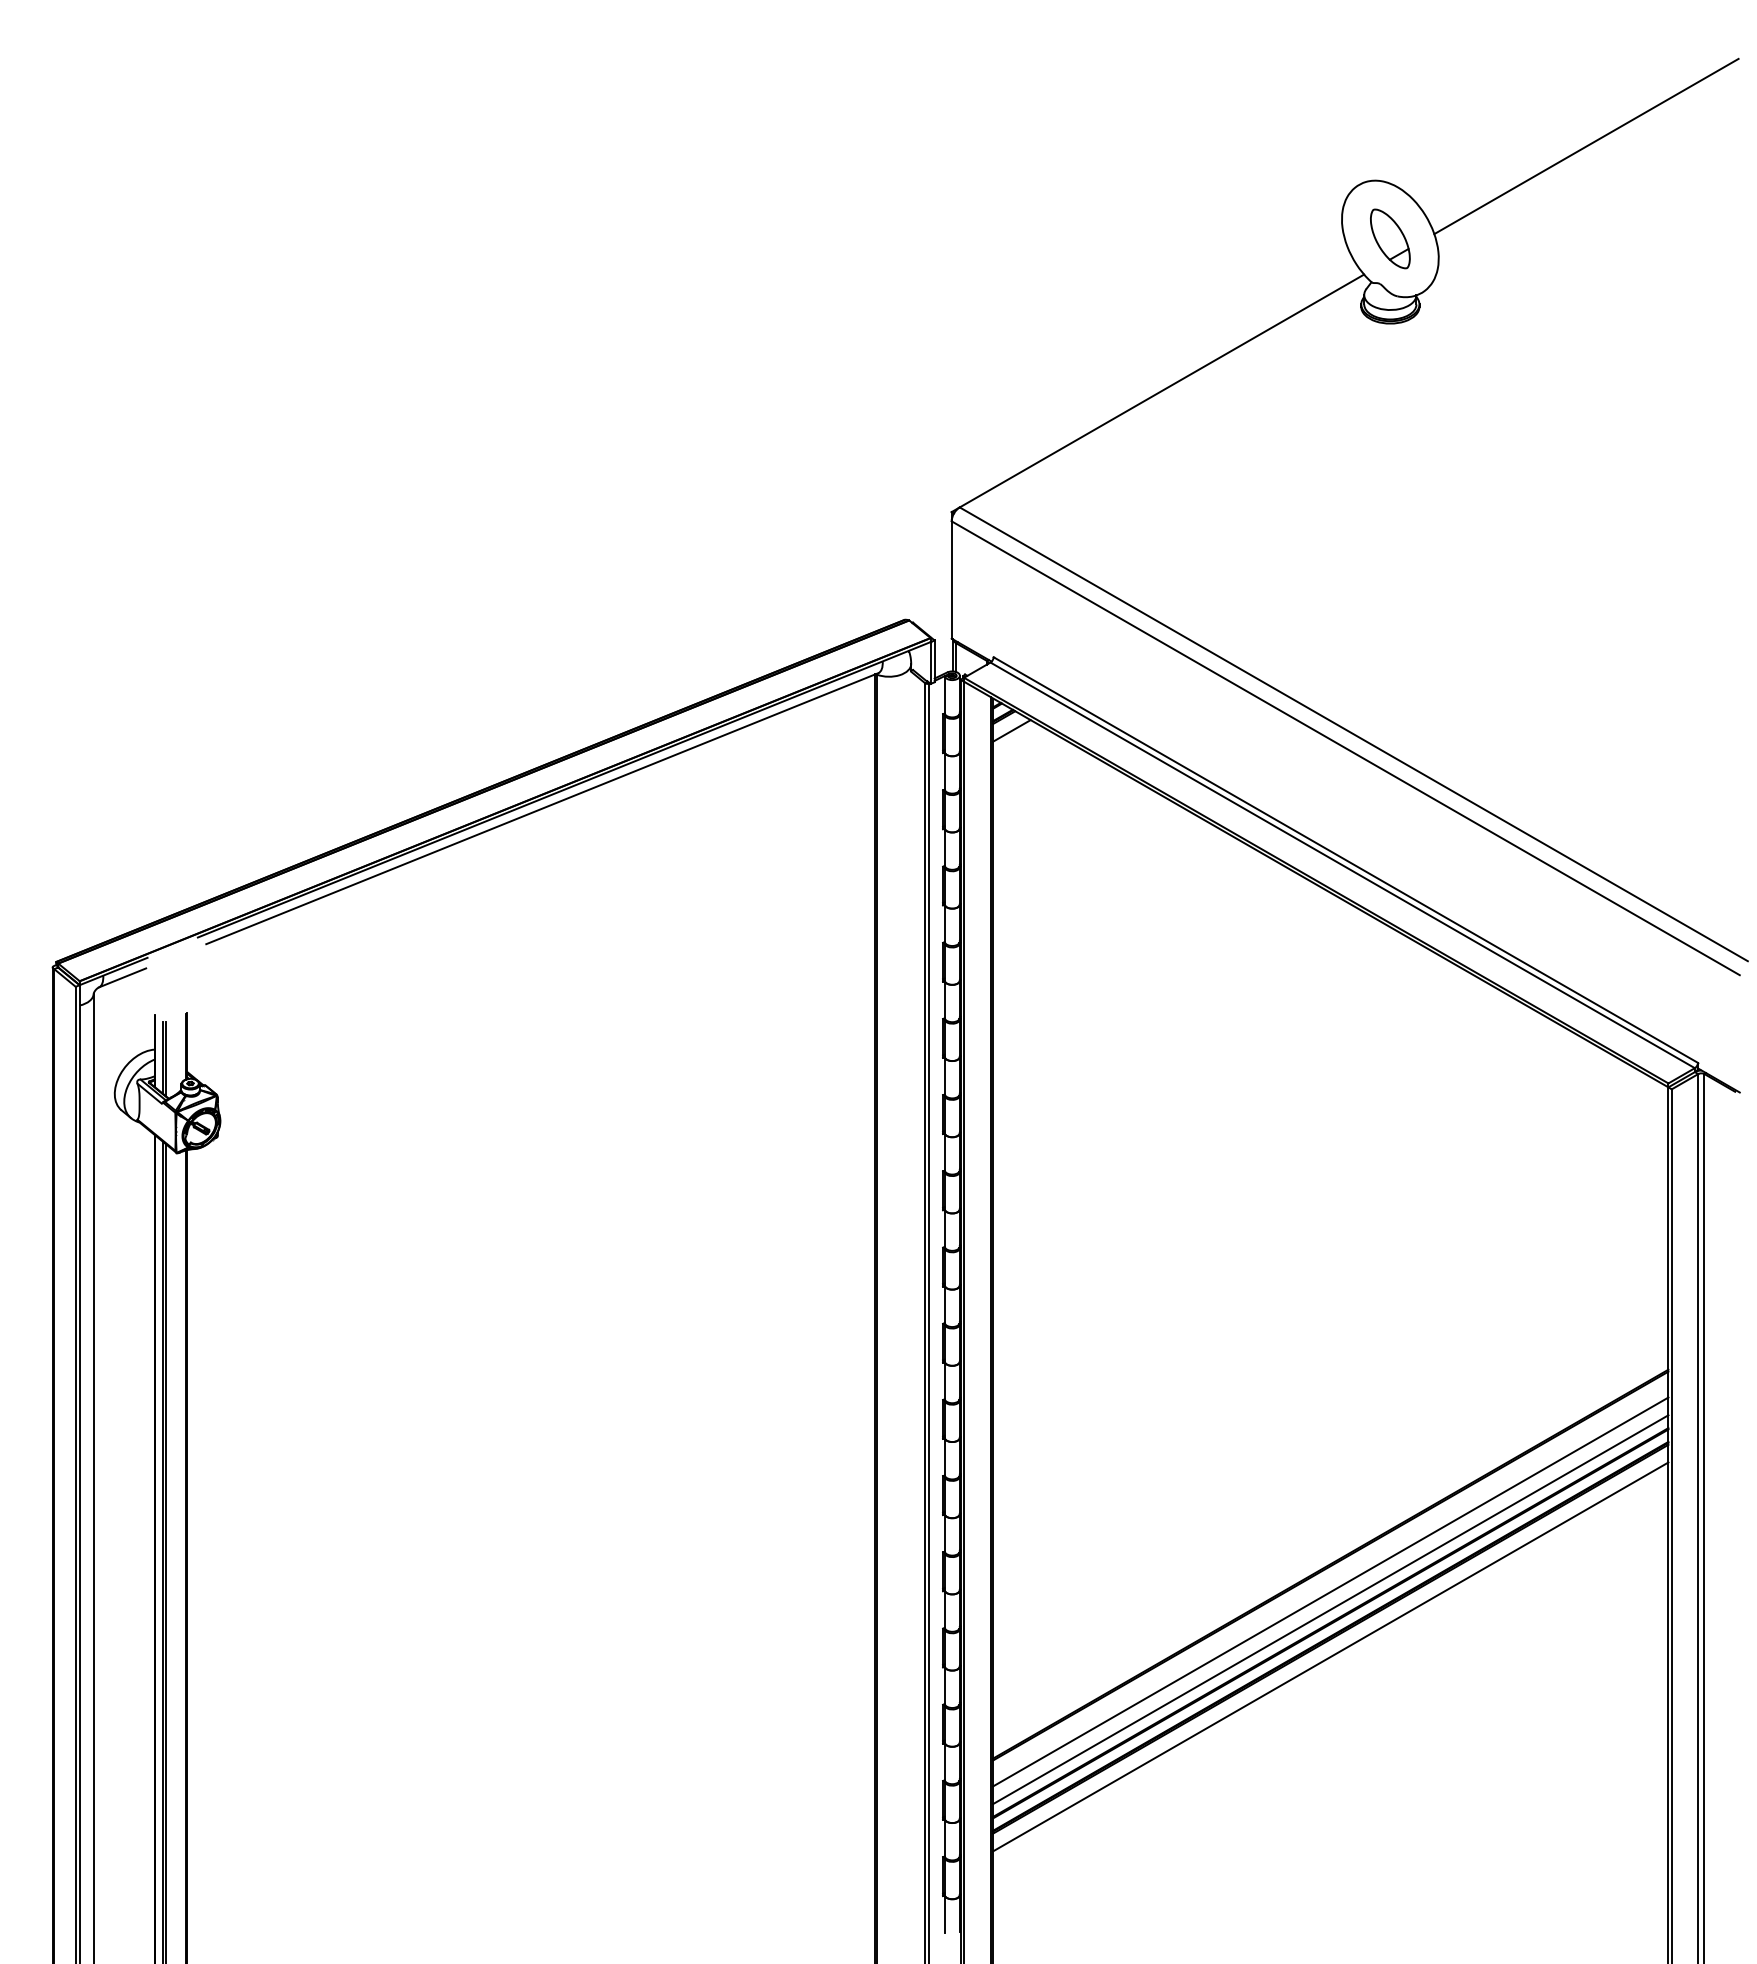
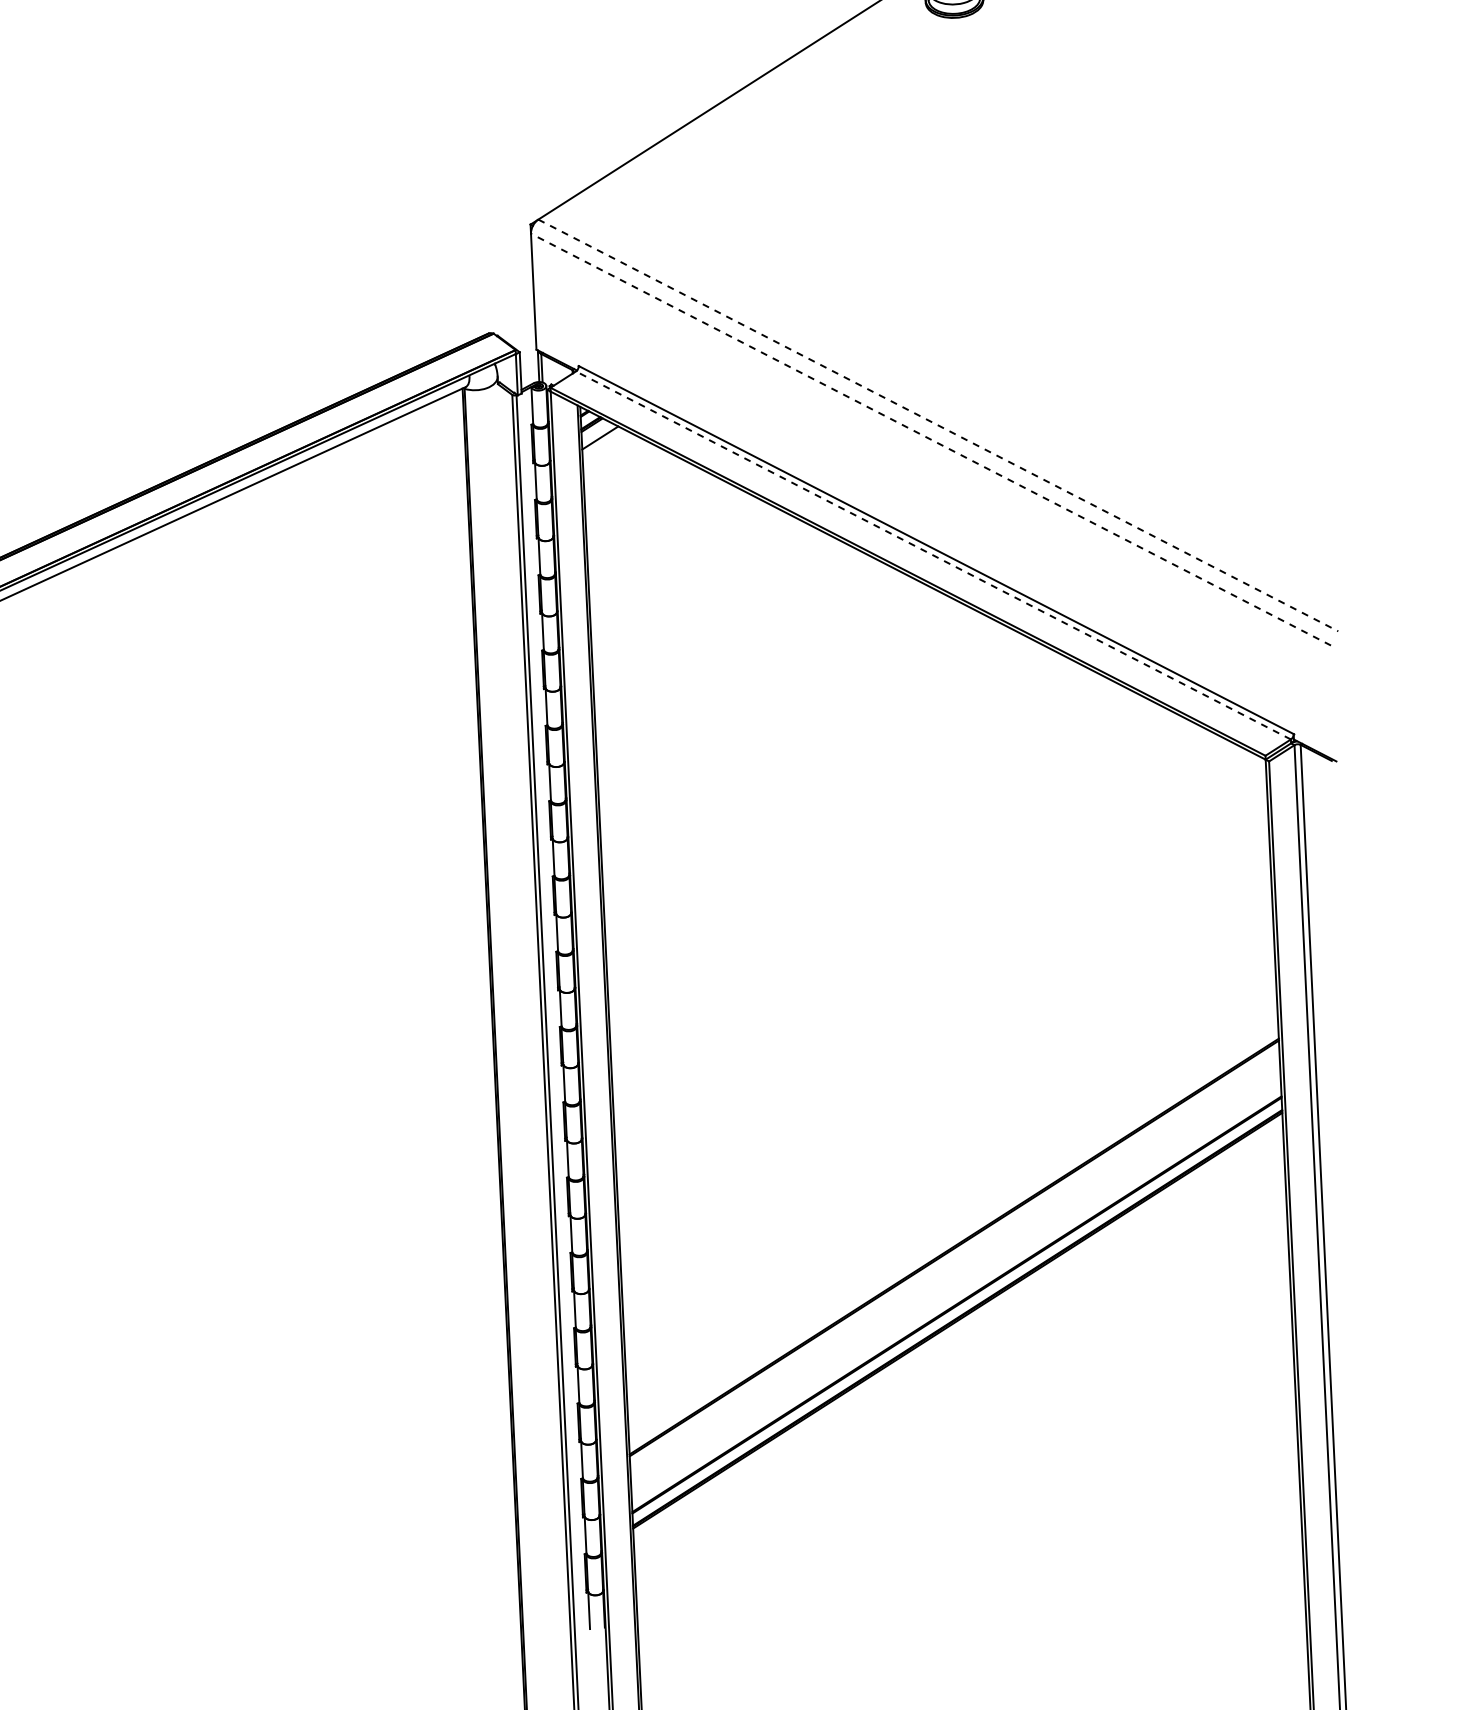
line: (1353, 734) -> (938, 425), solid -> dashed
line: (1345, 748) -> (930, 439), solid -> dashed
line: (1342, 865) -> (933, 555), solid -> dashed
line: (1330, 1591) -> (955, 1273), removed
line: (1330, 1609) -> (956, 1291), removed
line: (1330, 1656) -> (958, 1337), removed

